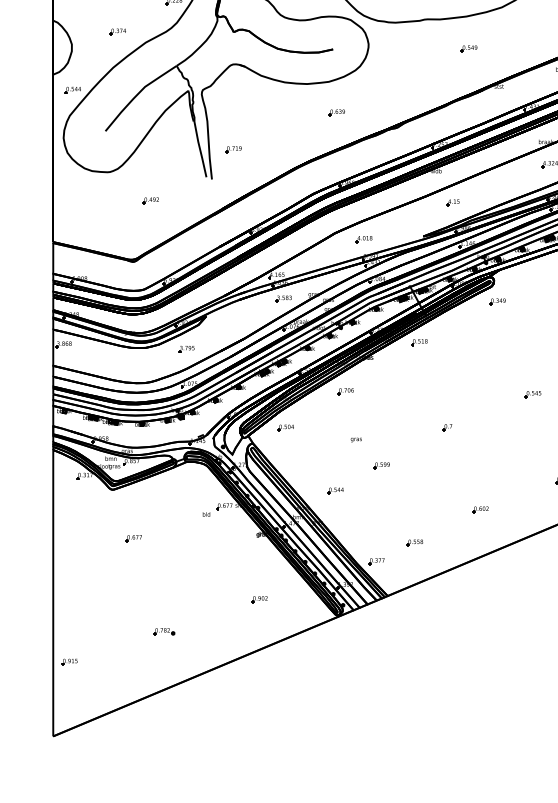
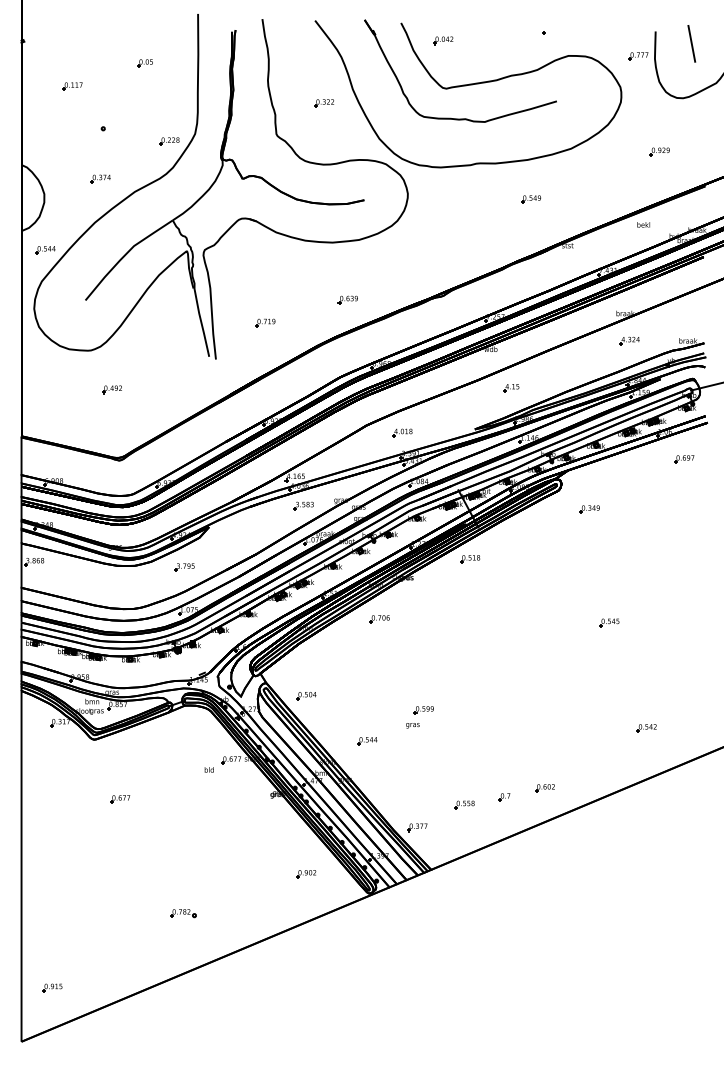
part: (336, 112) -> (347, 299), moved
part: (233, 149) -> (265, 322), moved
part: (150, 200) -> (111, 389), moved
part: (497, 301) -> (589, 509), moved
part: (447, 427) -> (504, 797), moved
part: (285, 428) -> (306, 696), moved
text: (356, 439) -> (412, 725), moved
part: (480, 510) -> (544, 788), moved
part: (259, 599) -> (306, 874), moved
part: (164, 631) -> (183, 913), moved
part: (69, 661) -> (52, 987), moved

